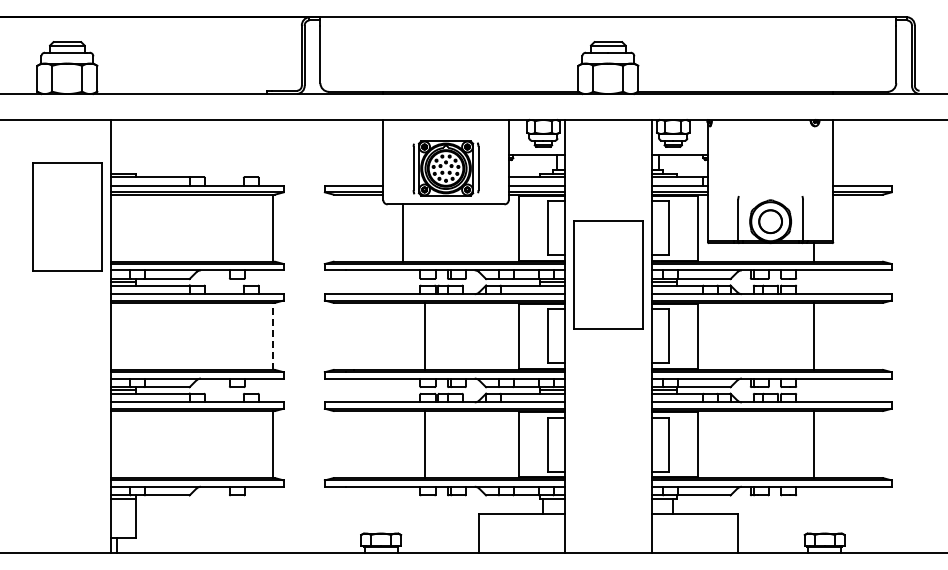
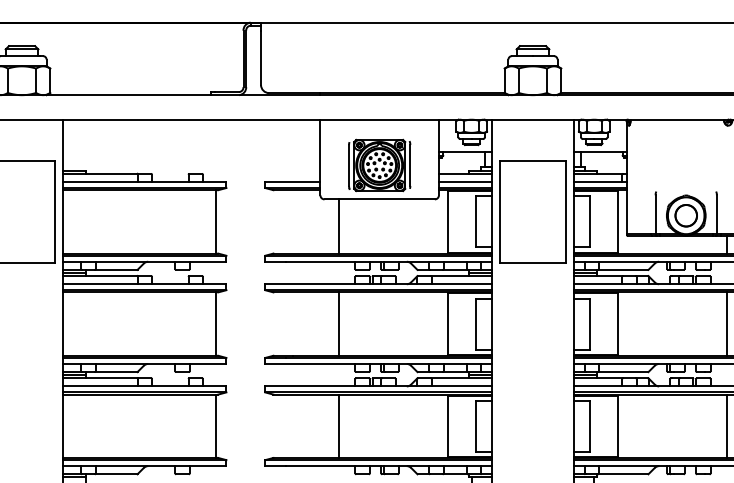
part: (608, 274) -> (533, 210), moved
line: (424, 335) -> (338, 323), moved
line: (272, 336) -> (215, 324), dashed -> solid
line: (424, 444) -> (338, 426), moved

